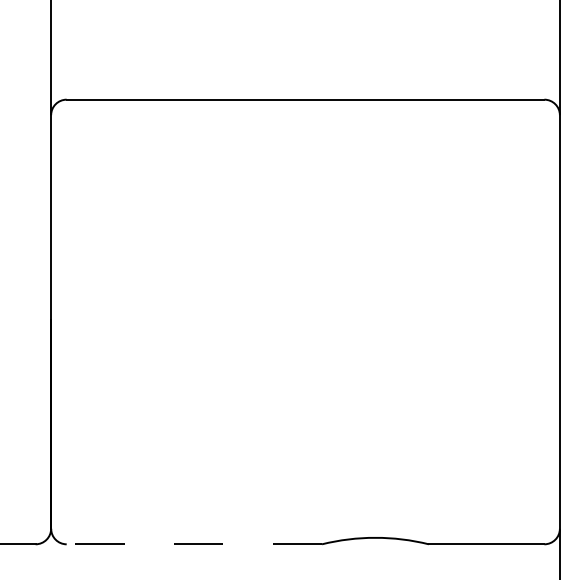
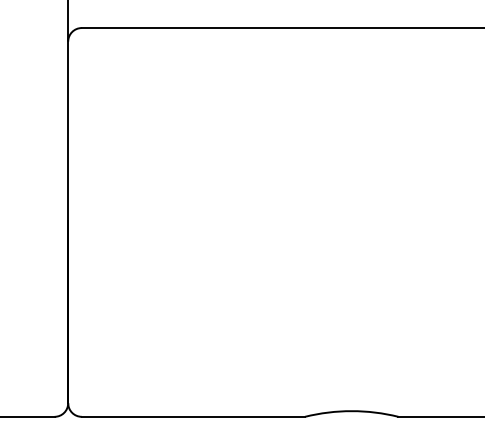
line: (194, 544) -> (193, 416), dashed -> solid

